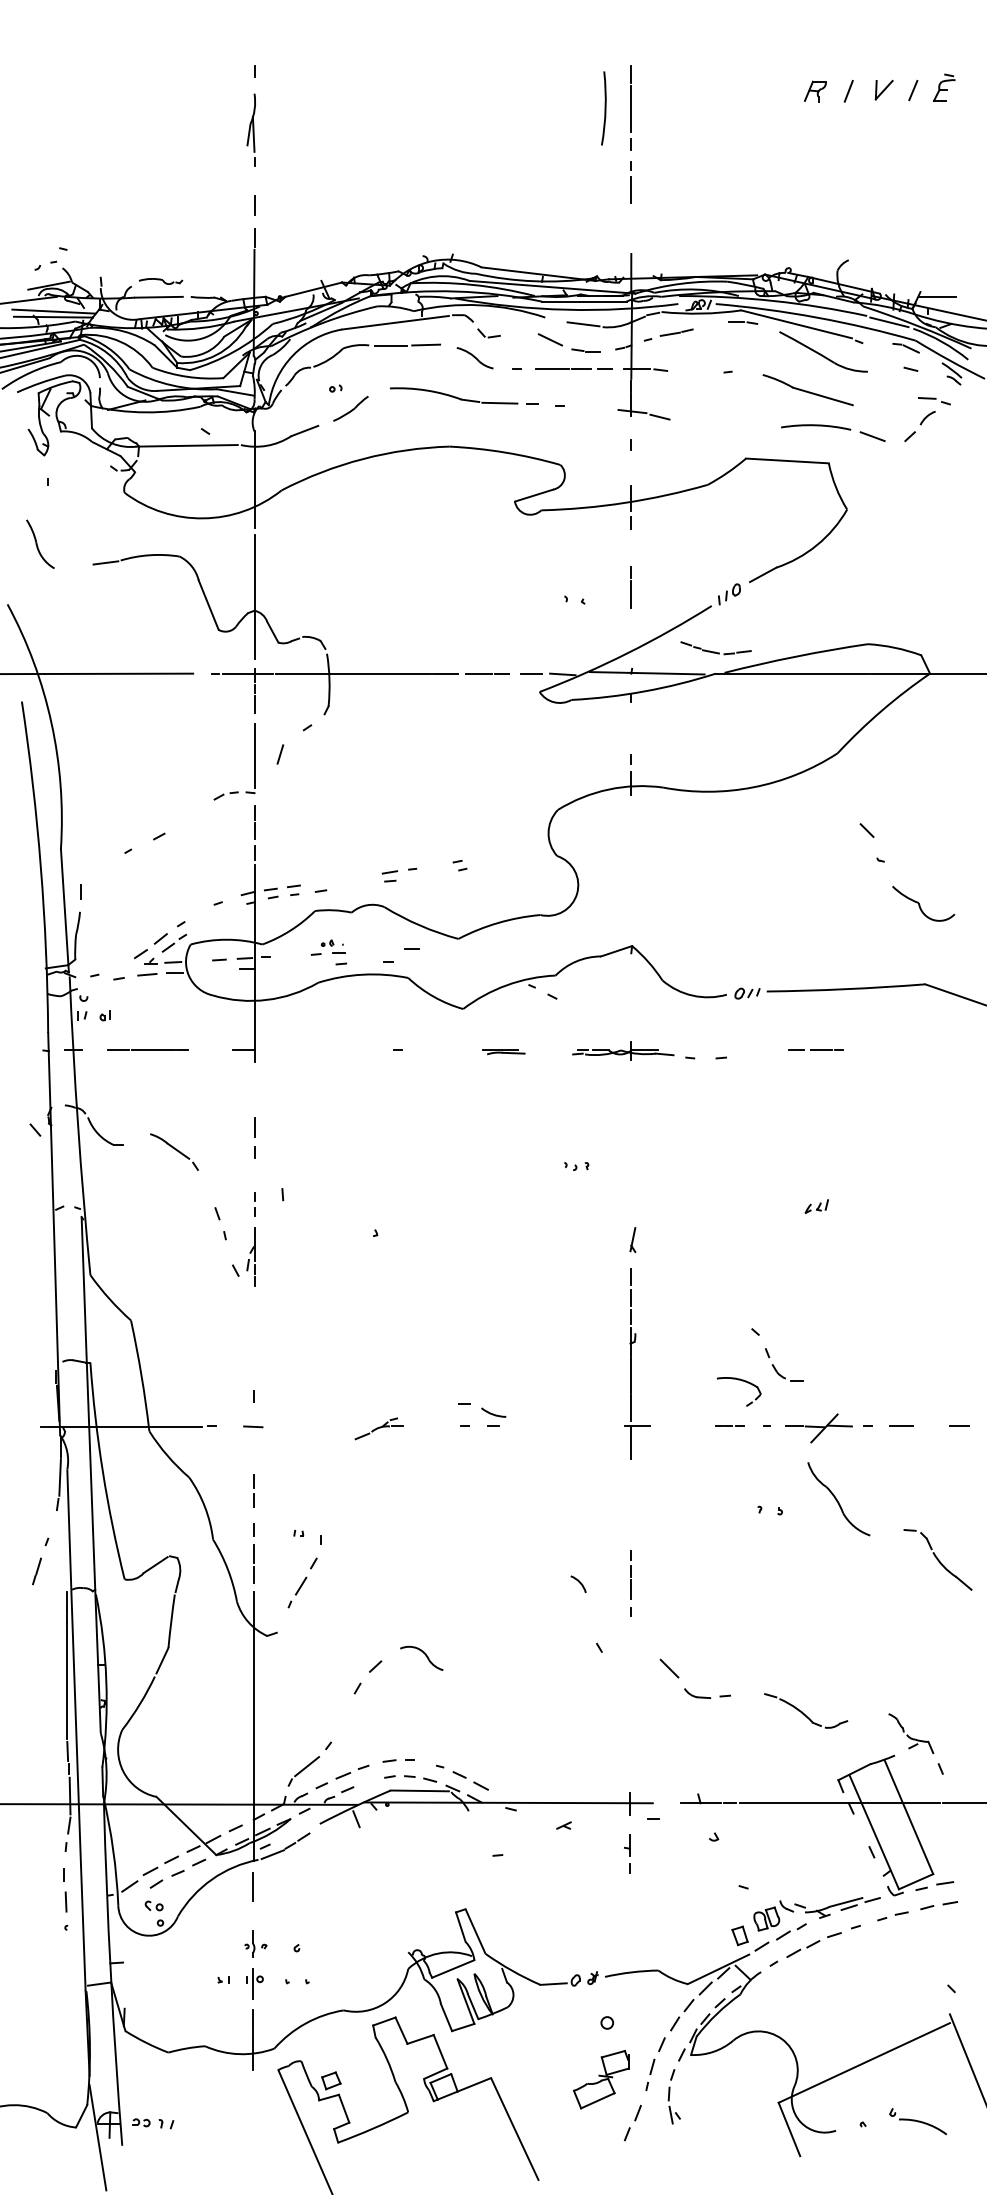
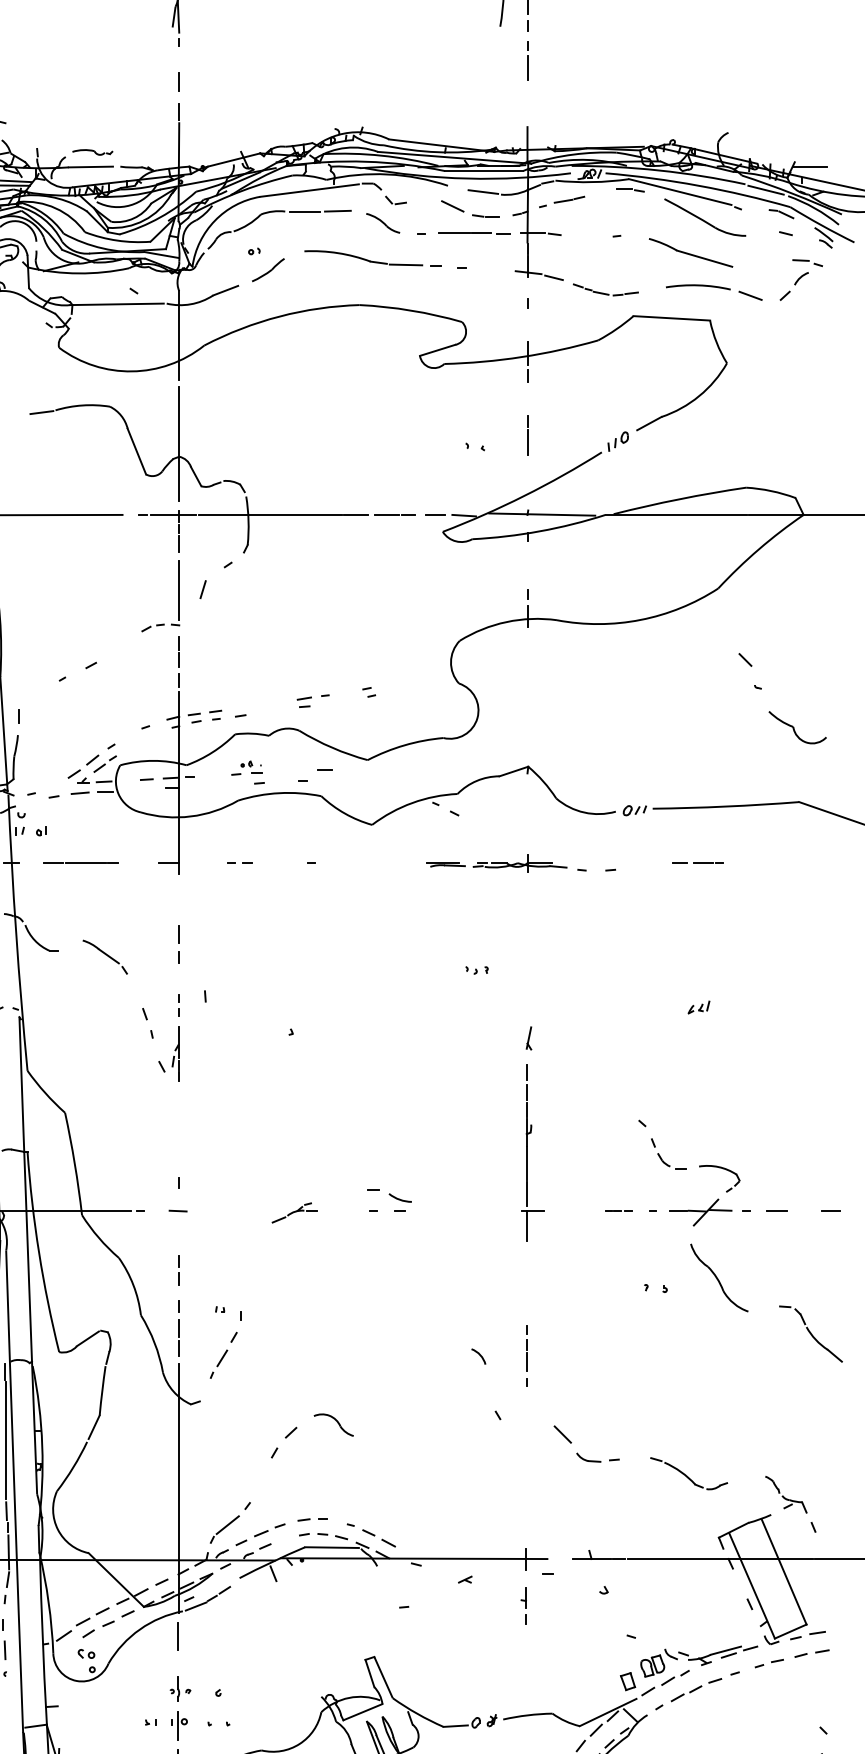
part: (715, 648) -> (605, 290), moved
line: (322, 1049) -> (242, 862), added
part: (503, 1052) -> (445, 865), moved
part: (742, 1381) -> (722, 1169), moved

